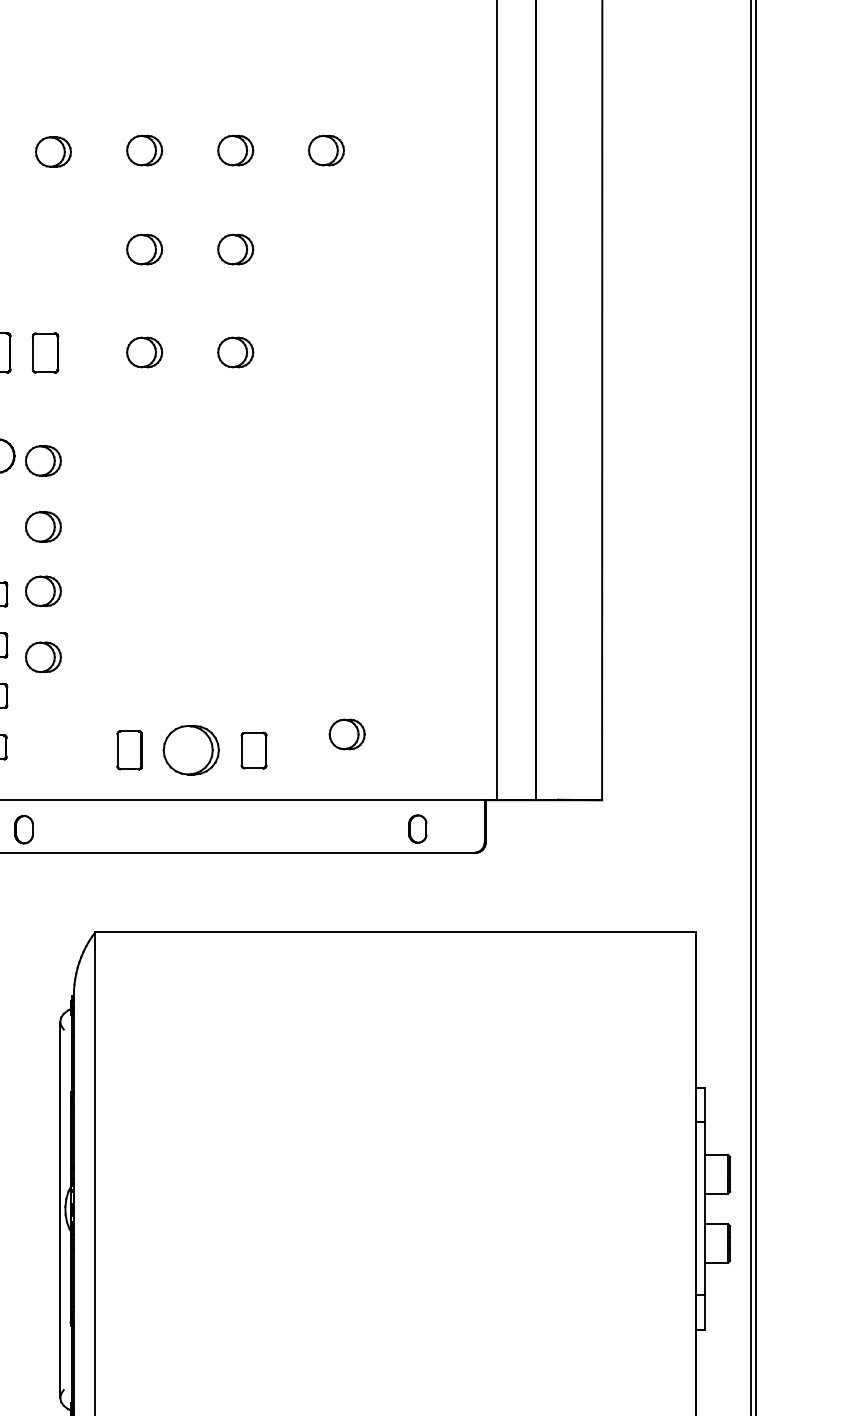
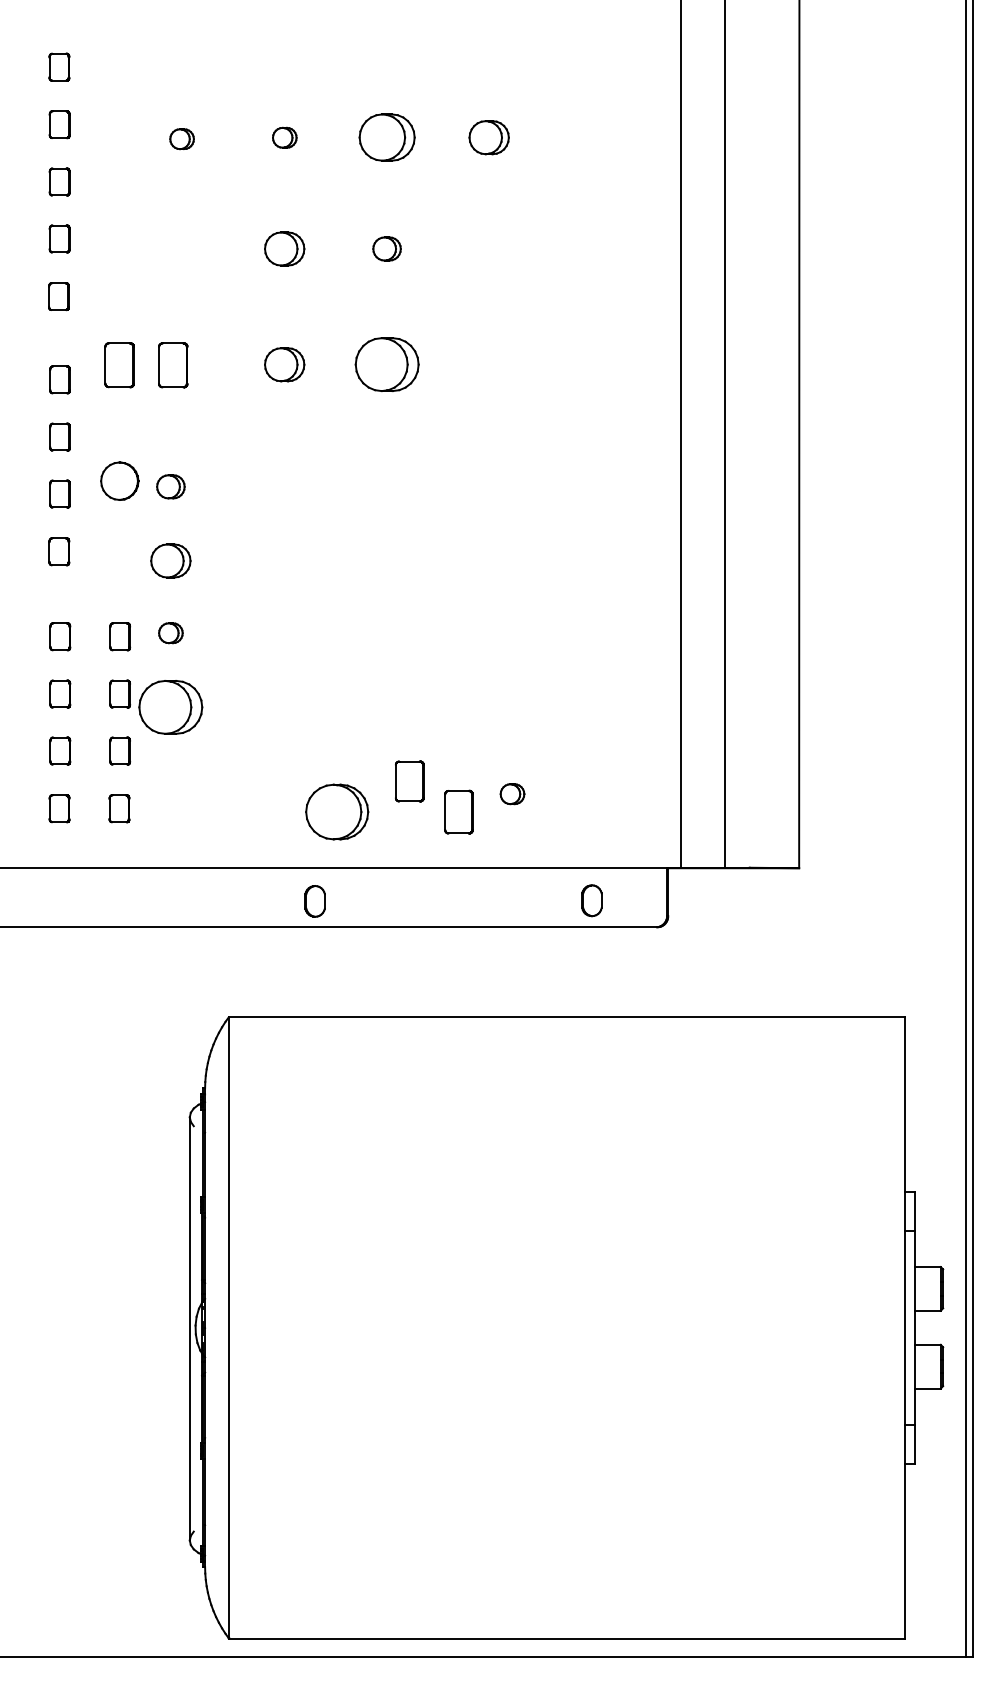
part: (144, 150) -> (284, 137), size x0.6
part: (235, 150) -> (386, 137), size x1.4
part: (52, 151) -> (181, 138), size x0.6
part: (235, 249) -> (386, 248), size x0.7
part: (235, 352) -> (386, 364), size x1.6
part: (43, 460) -> (170, 486), size x0.7
part: (43, 590) -> (170, 632), size x0.6
part: (43, 657) -> (170, 707), size x1.6
part: (347, 733) -> (512, 793), size x0.6
part: (129, 749) -> (458, 811), moved
part: (253, 750) -> (409, 781), moved
part: (23, 829) -> (314, 901), moved

